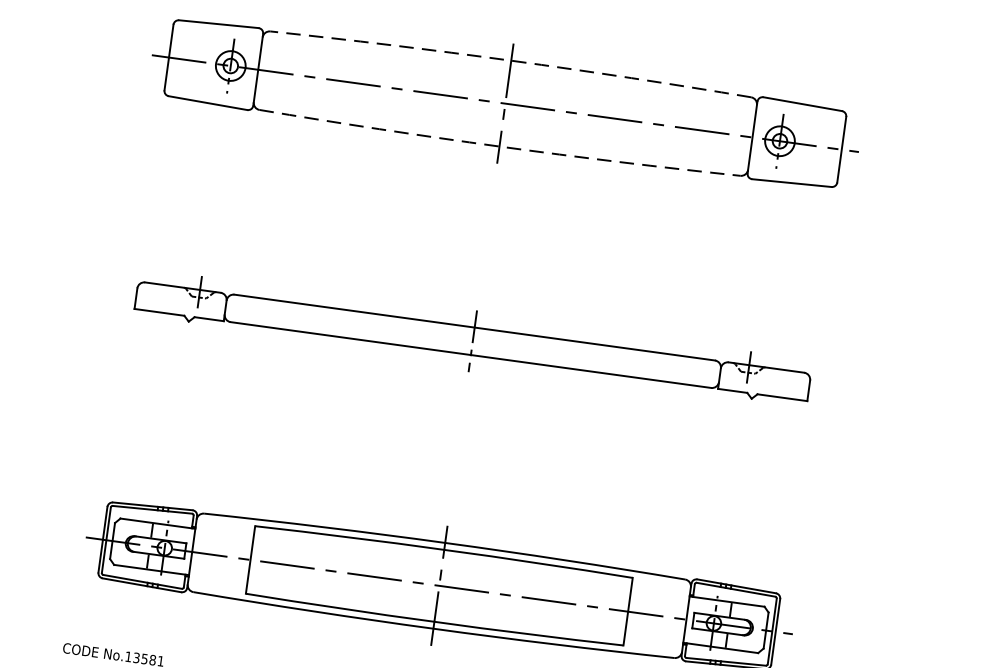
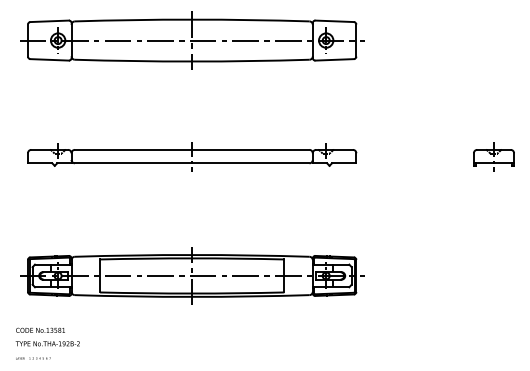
arc: (511, 60) -> (192, 19), dashed -> solid
arc: (500, 146) -> (192, 61), dashed -> solid

